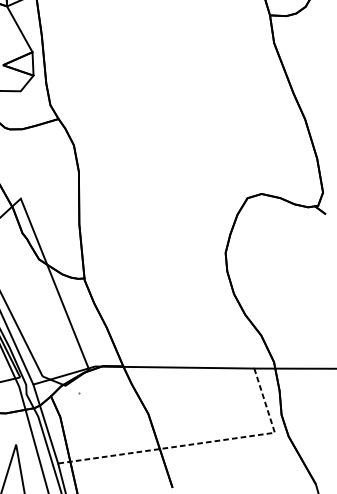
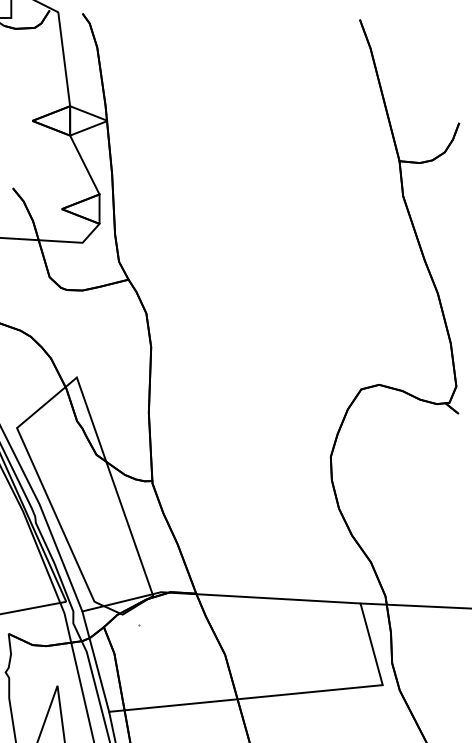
line: (200, 443) -> (288, 694), dashed -> solid

